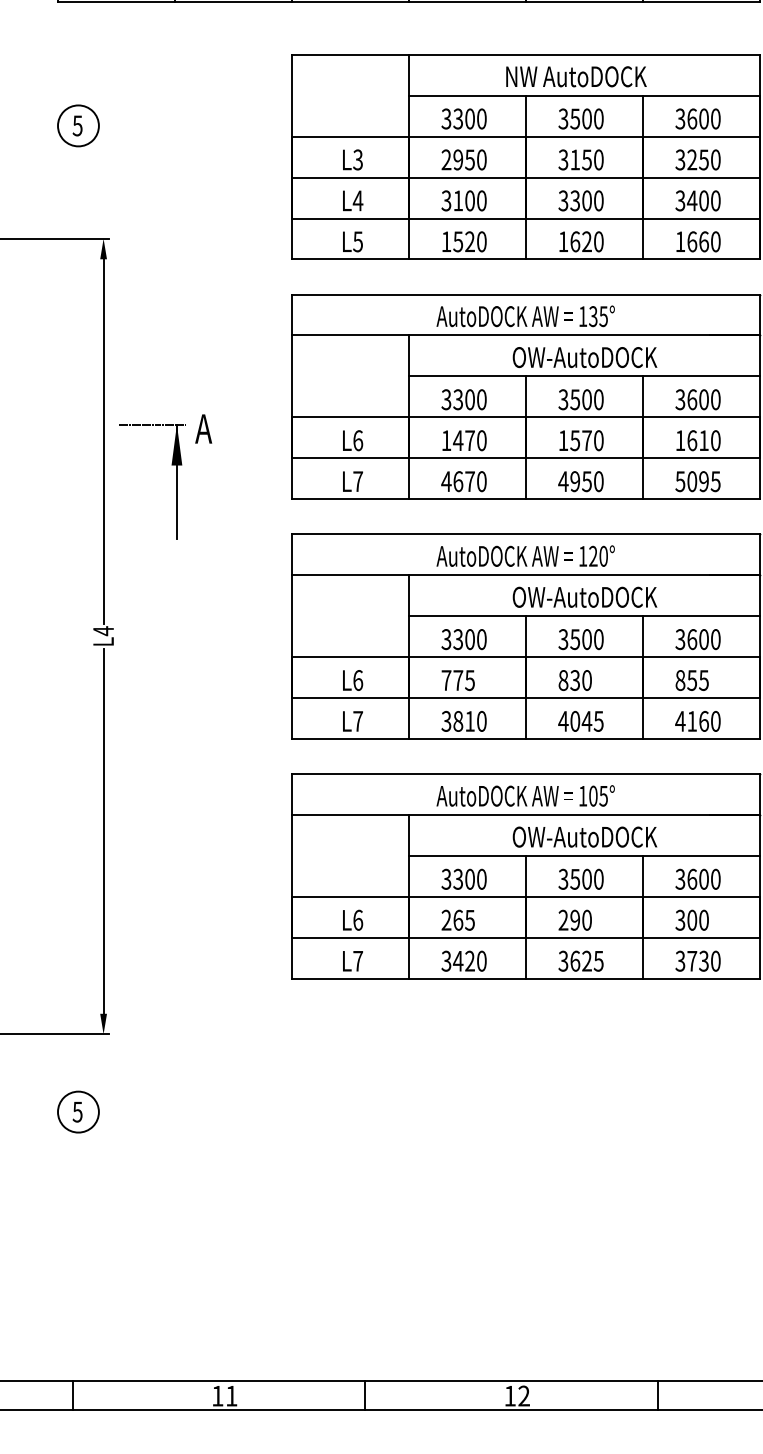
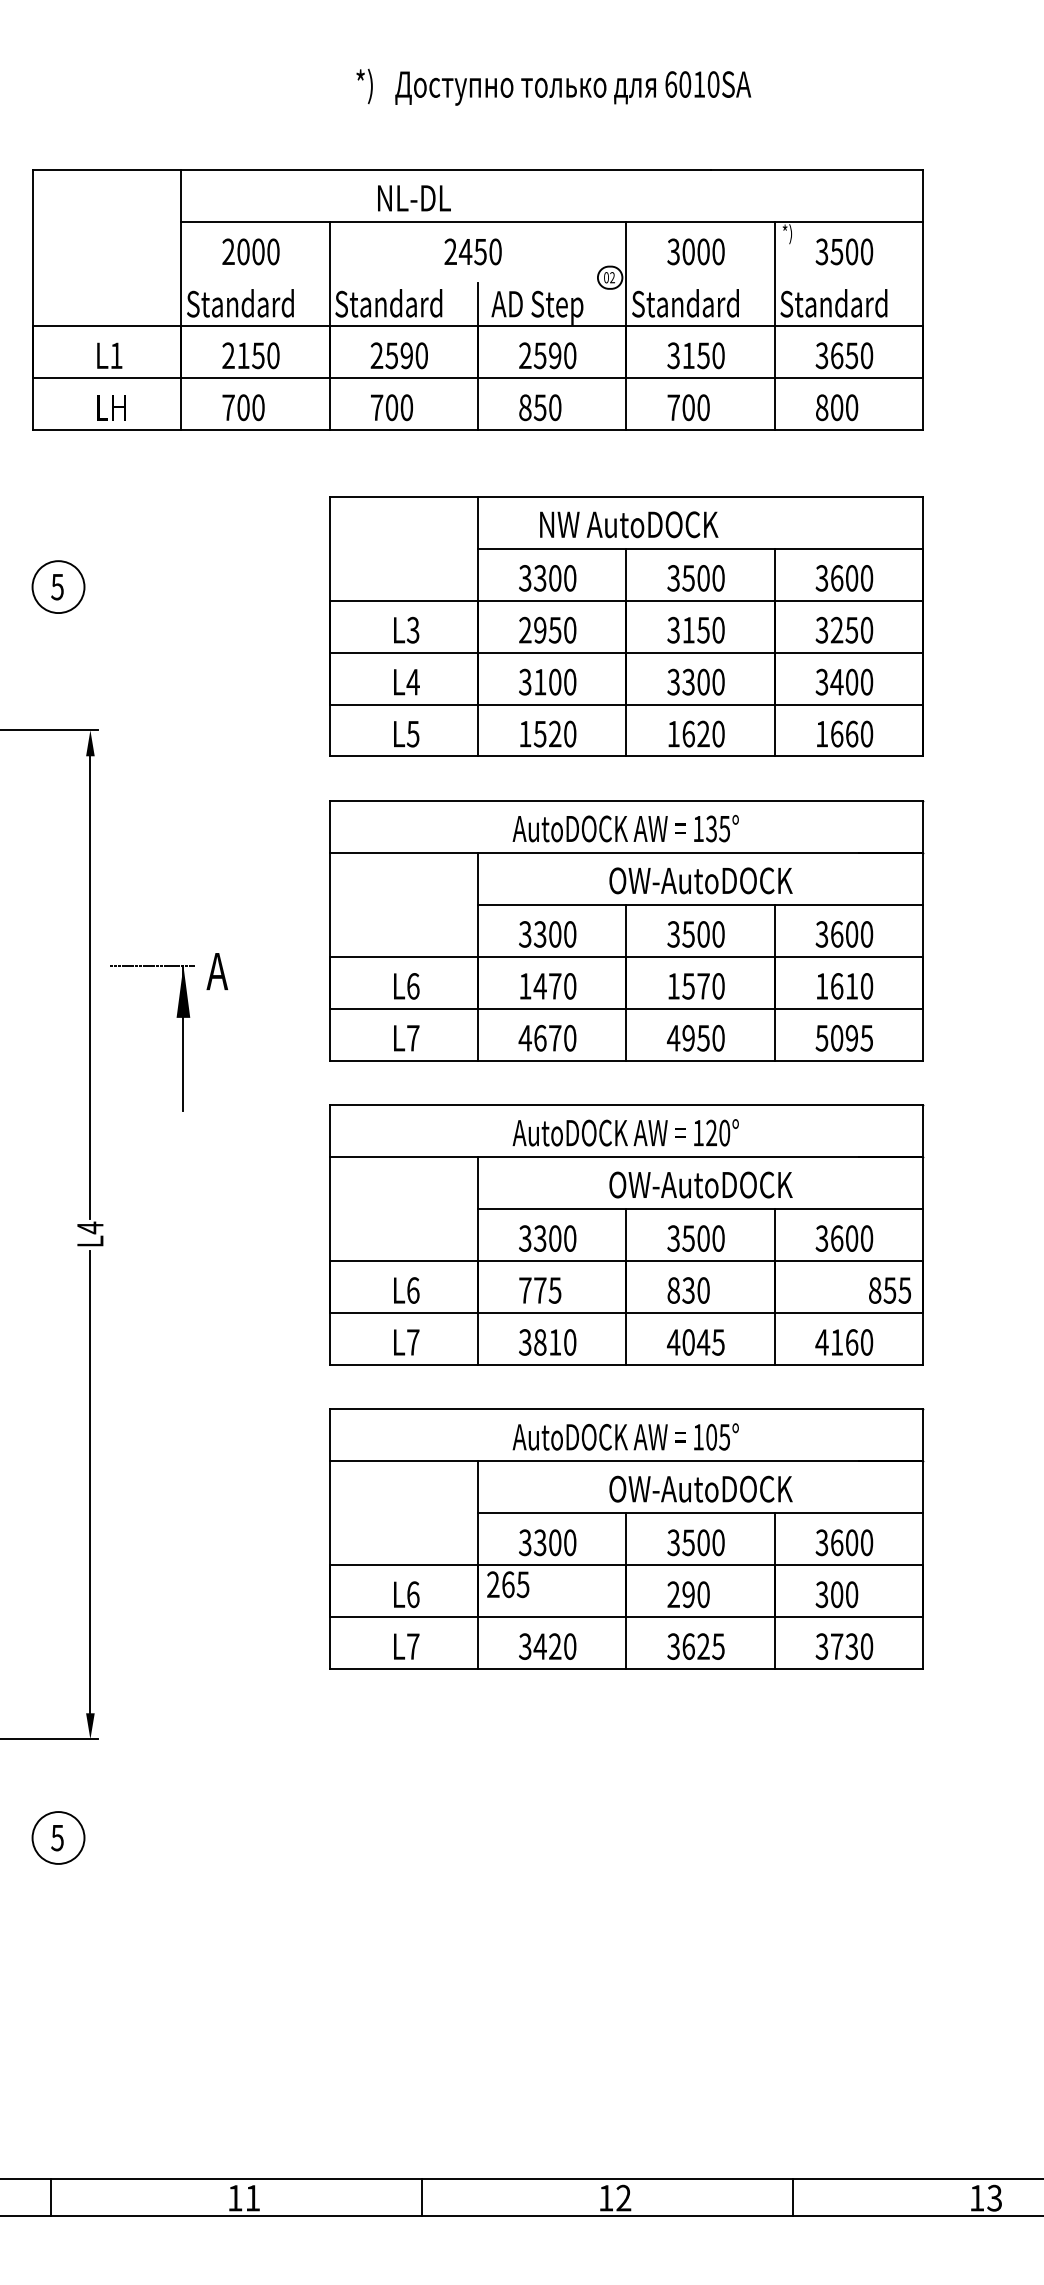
text: (576, 76) -> (629, 524), moved
text: (691, 680) -> (889, 1290), moved
text: (458, 920) -> (508, 1584), moved

